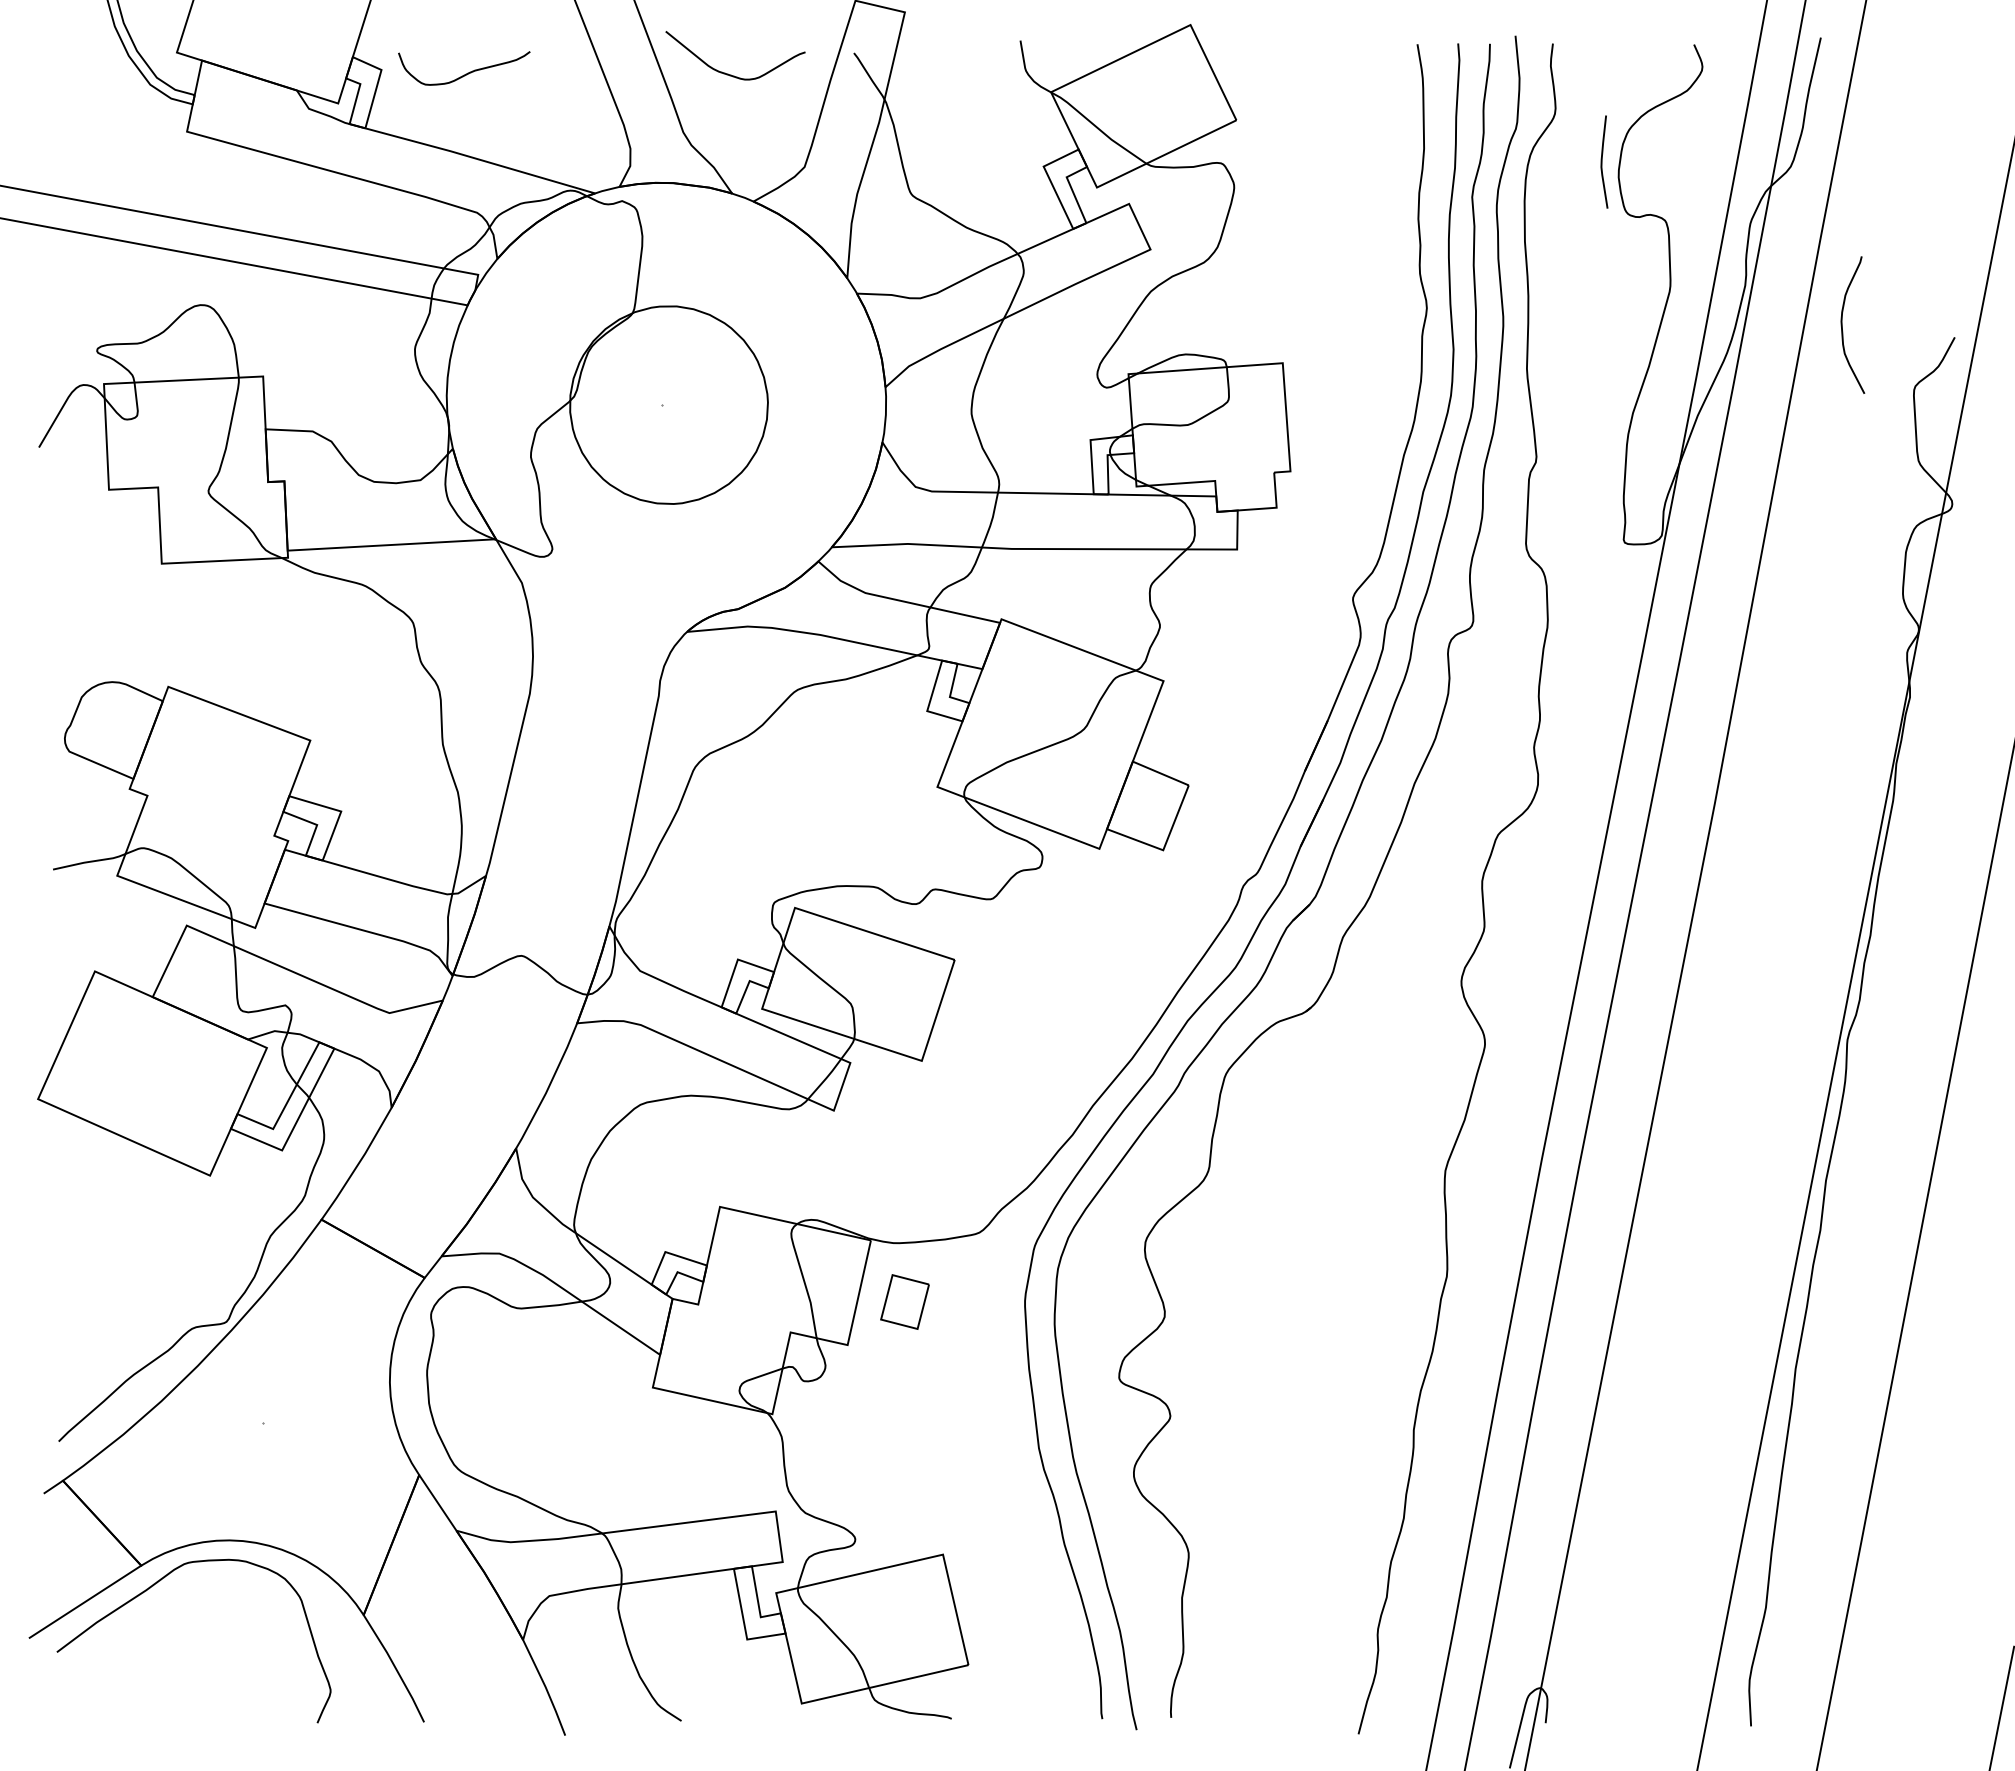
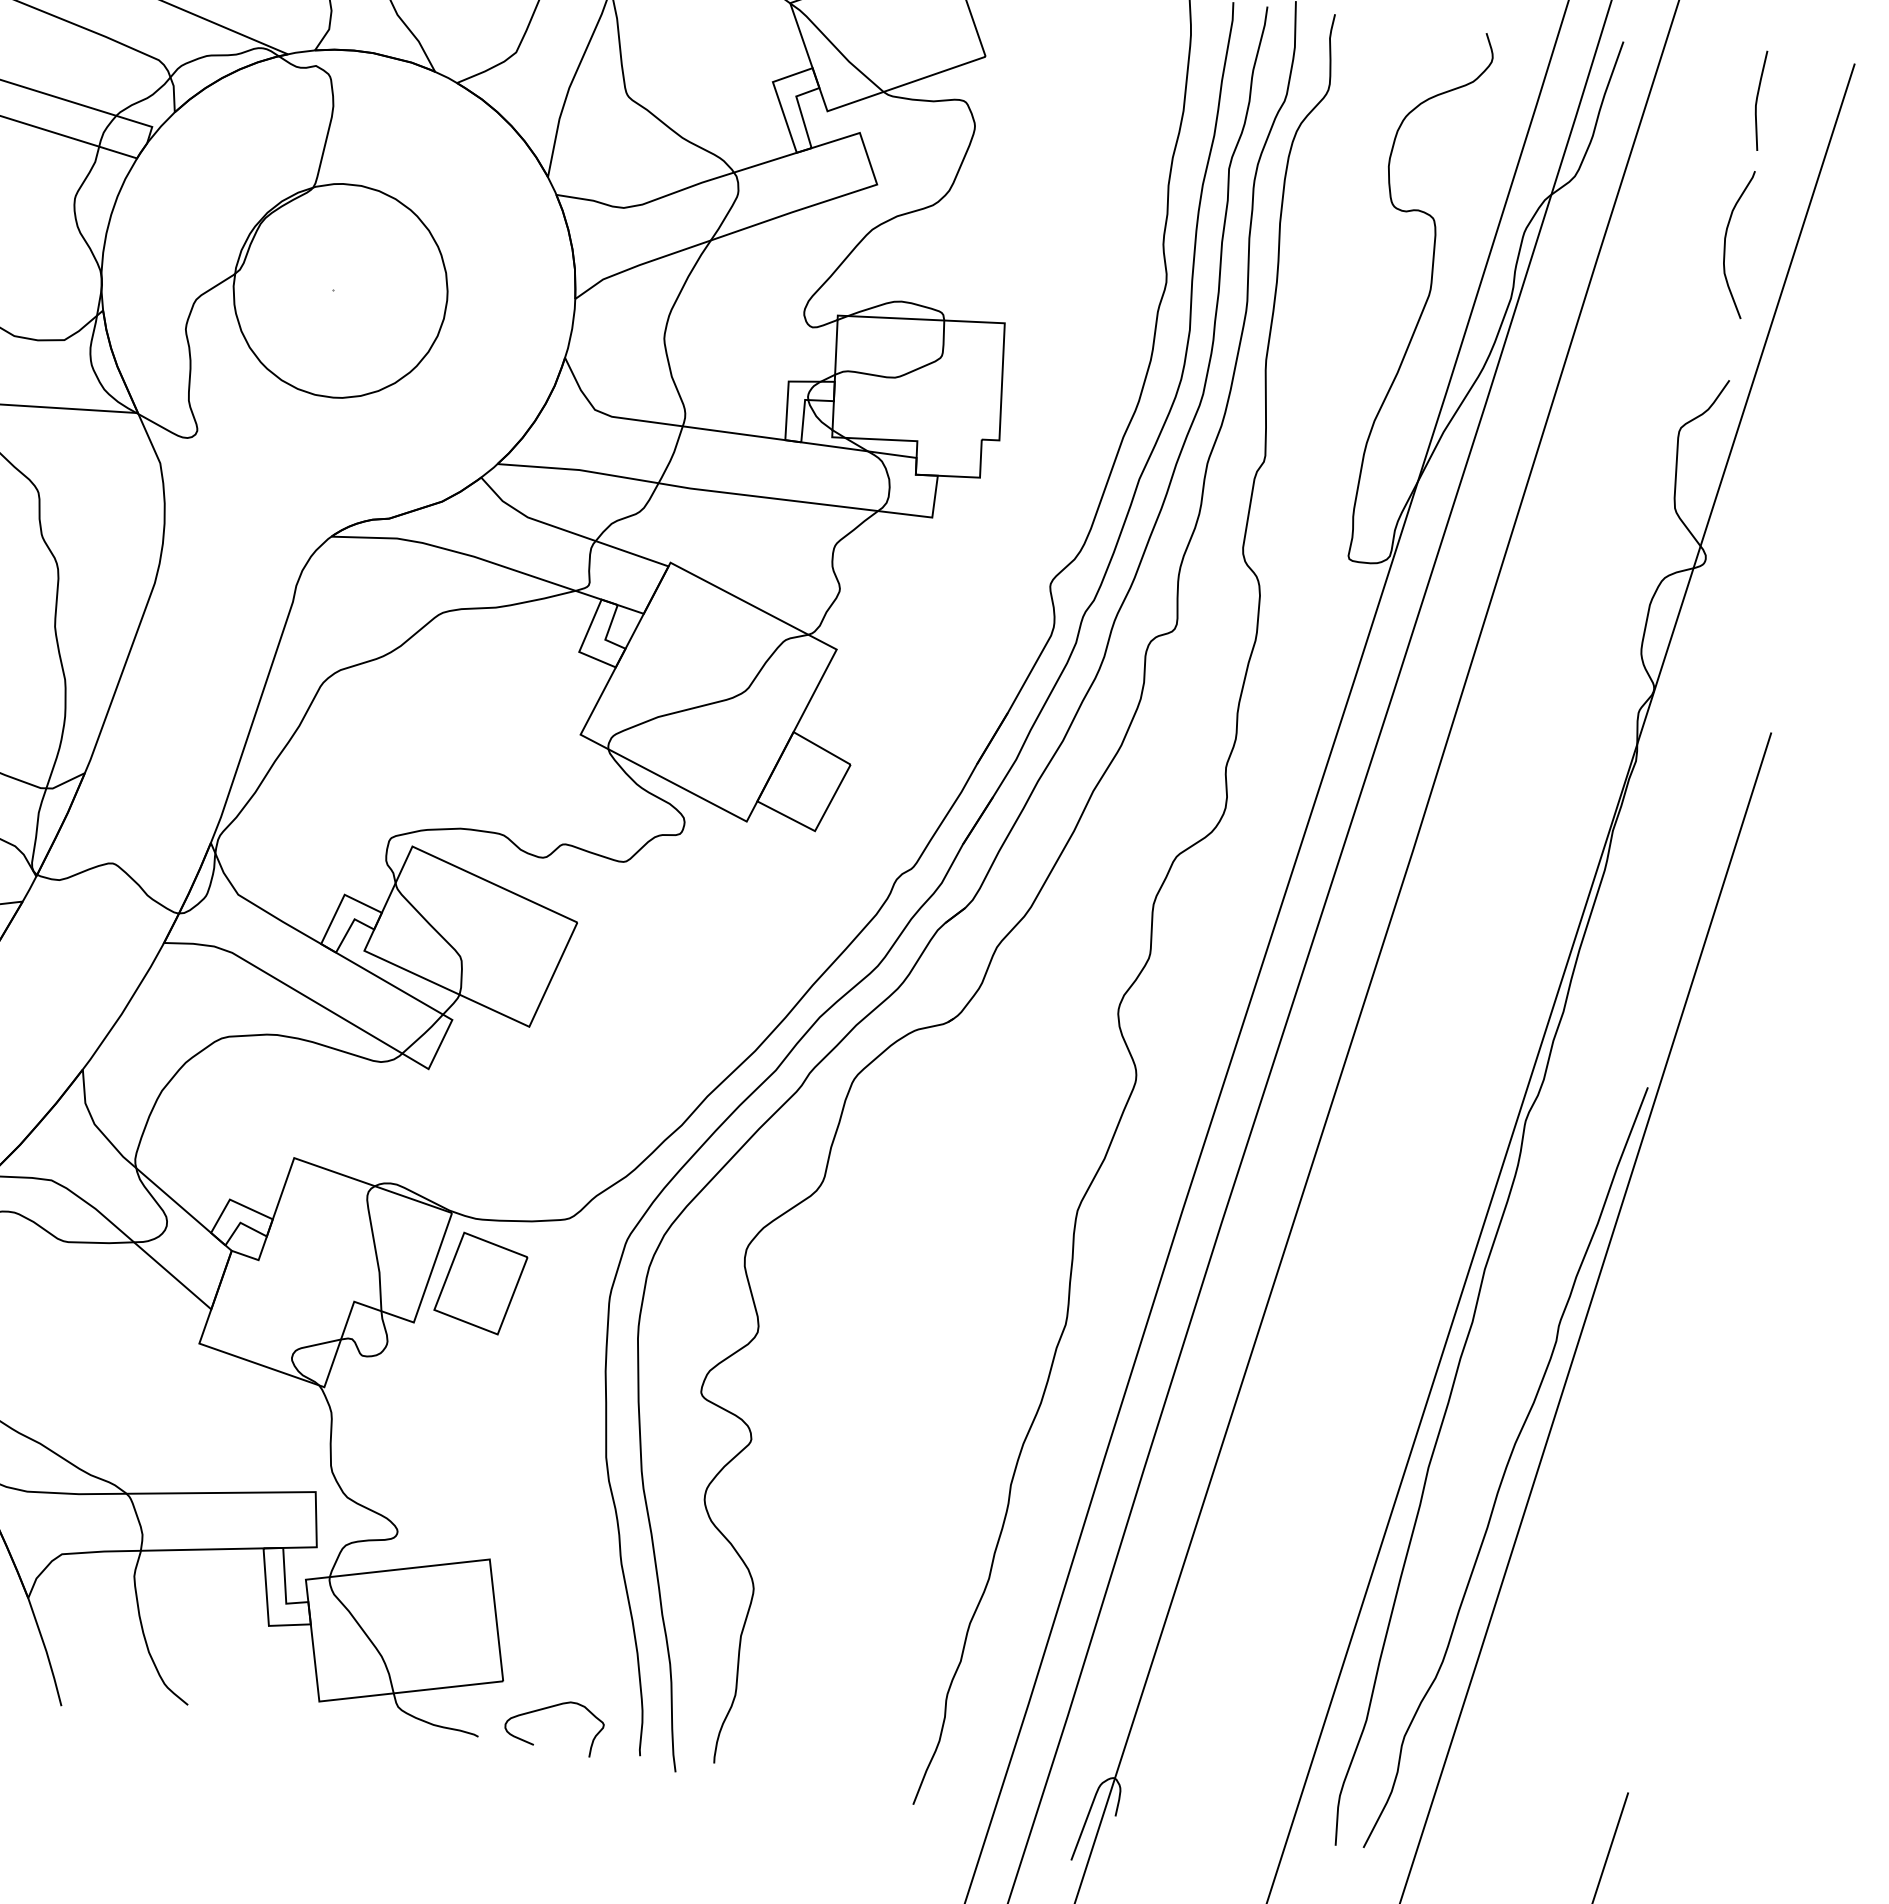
curve: (1602, 161) -> (1757, 99), moved
curve: (1842, 324) -> (1725, 241), moved
part: (904, 1301) -> (480, 1282), size x1.67
curve: (1866, 1360) -> (1505, 1467), added
curve: (1015, 1684) -> (551, 1708), added

